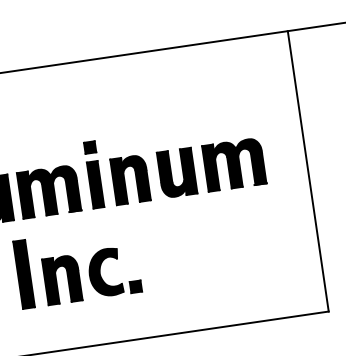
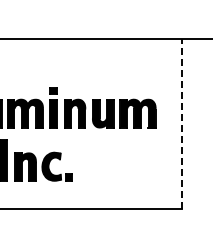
line: (308, 170) -> (181, 123), solid -> dashed

